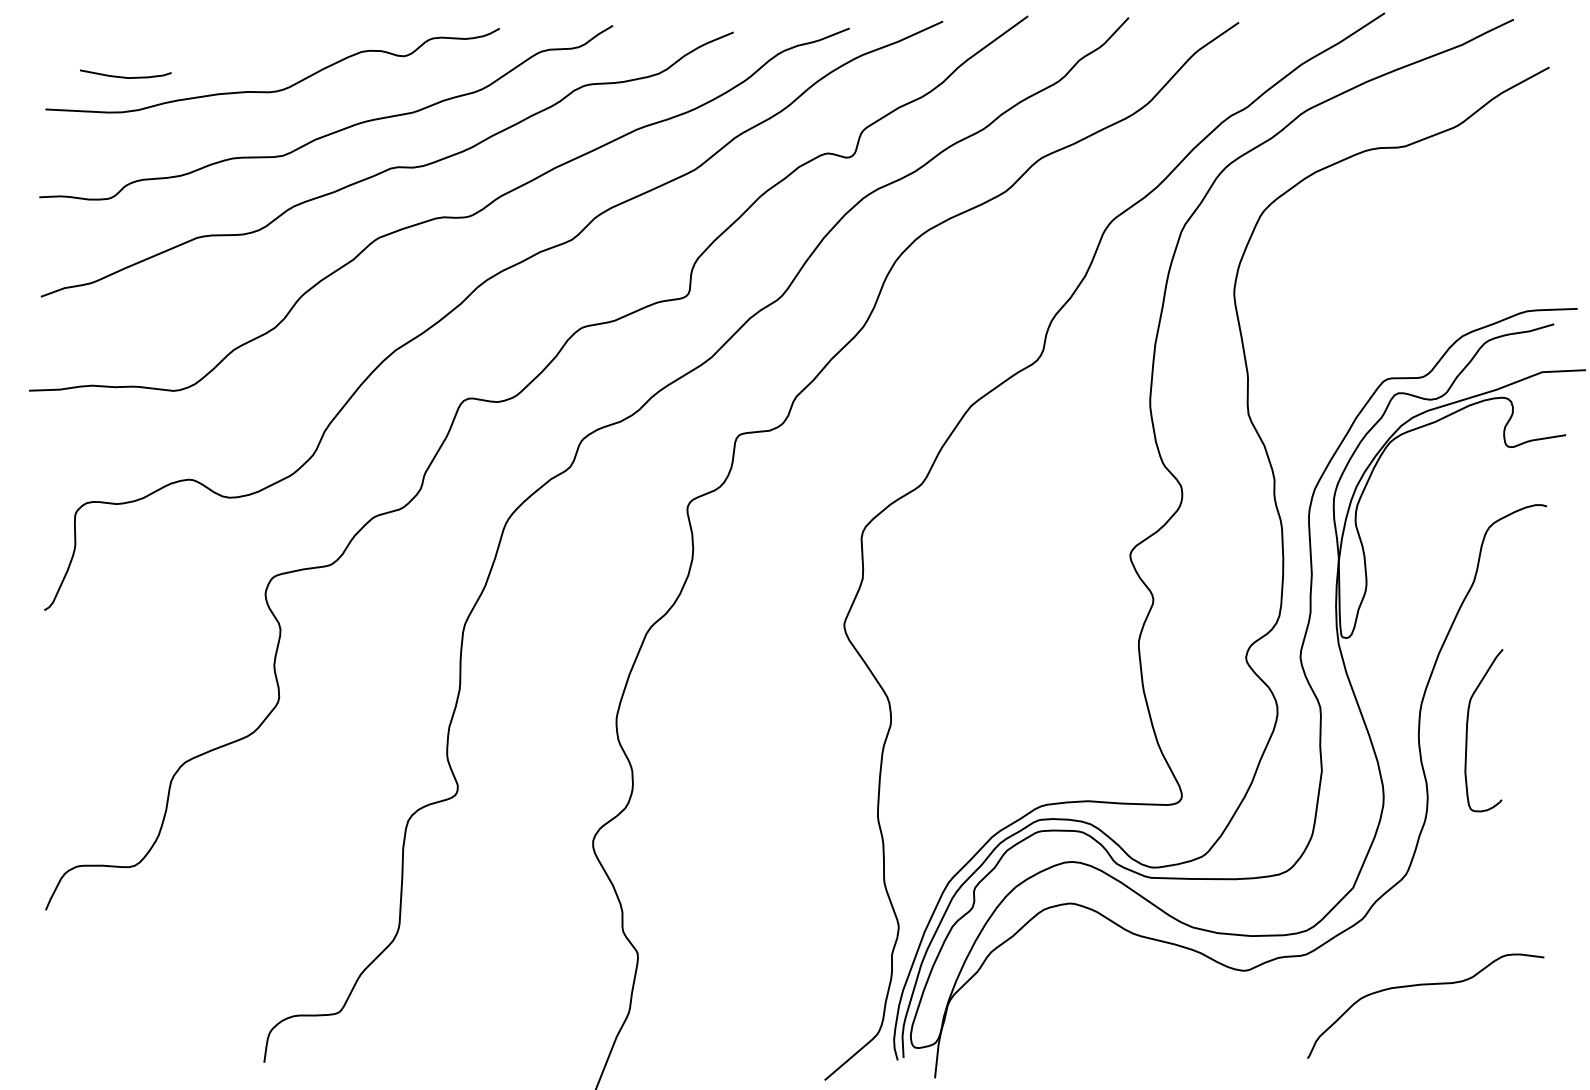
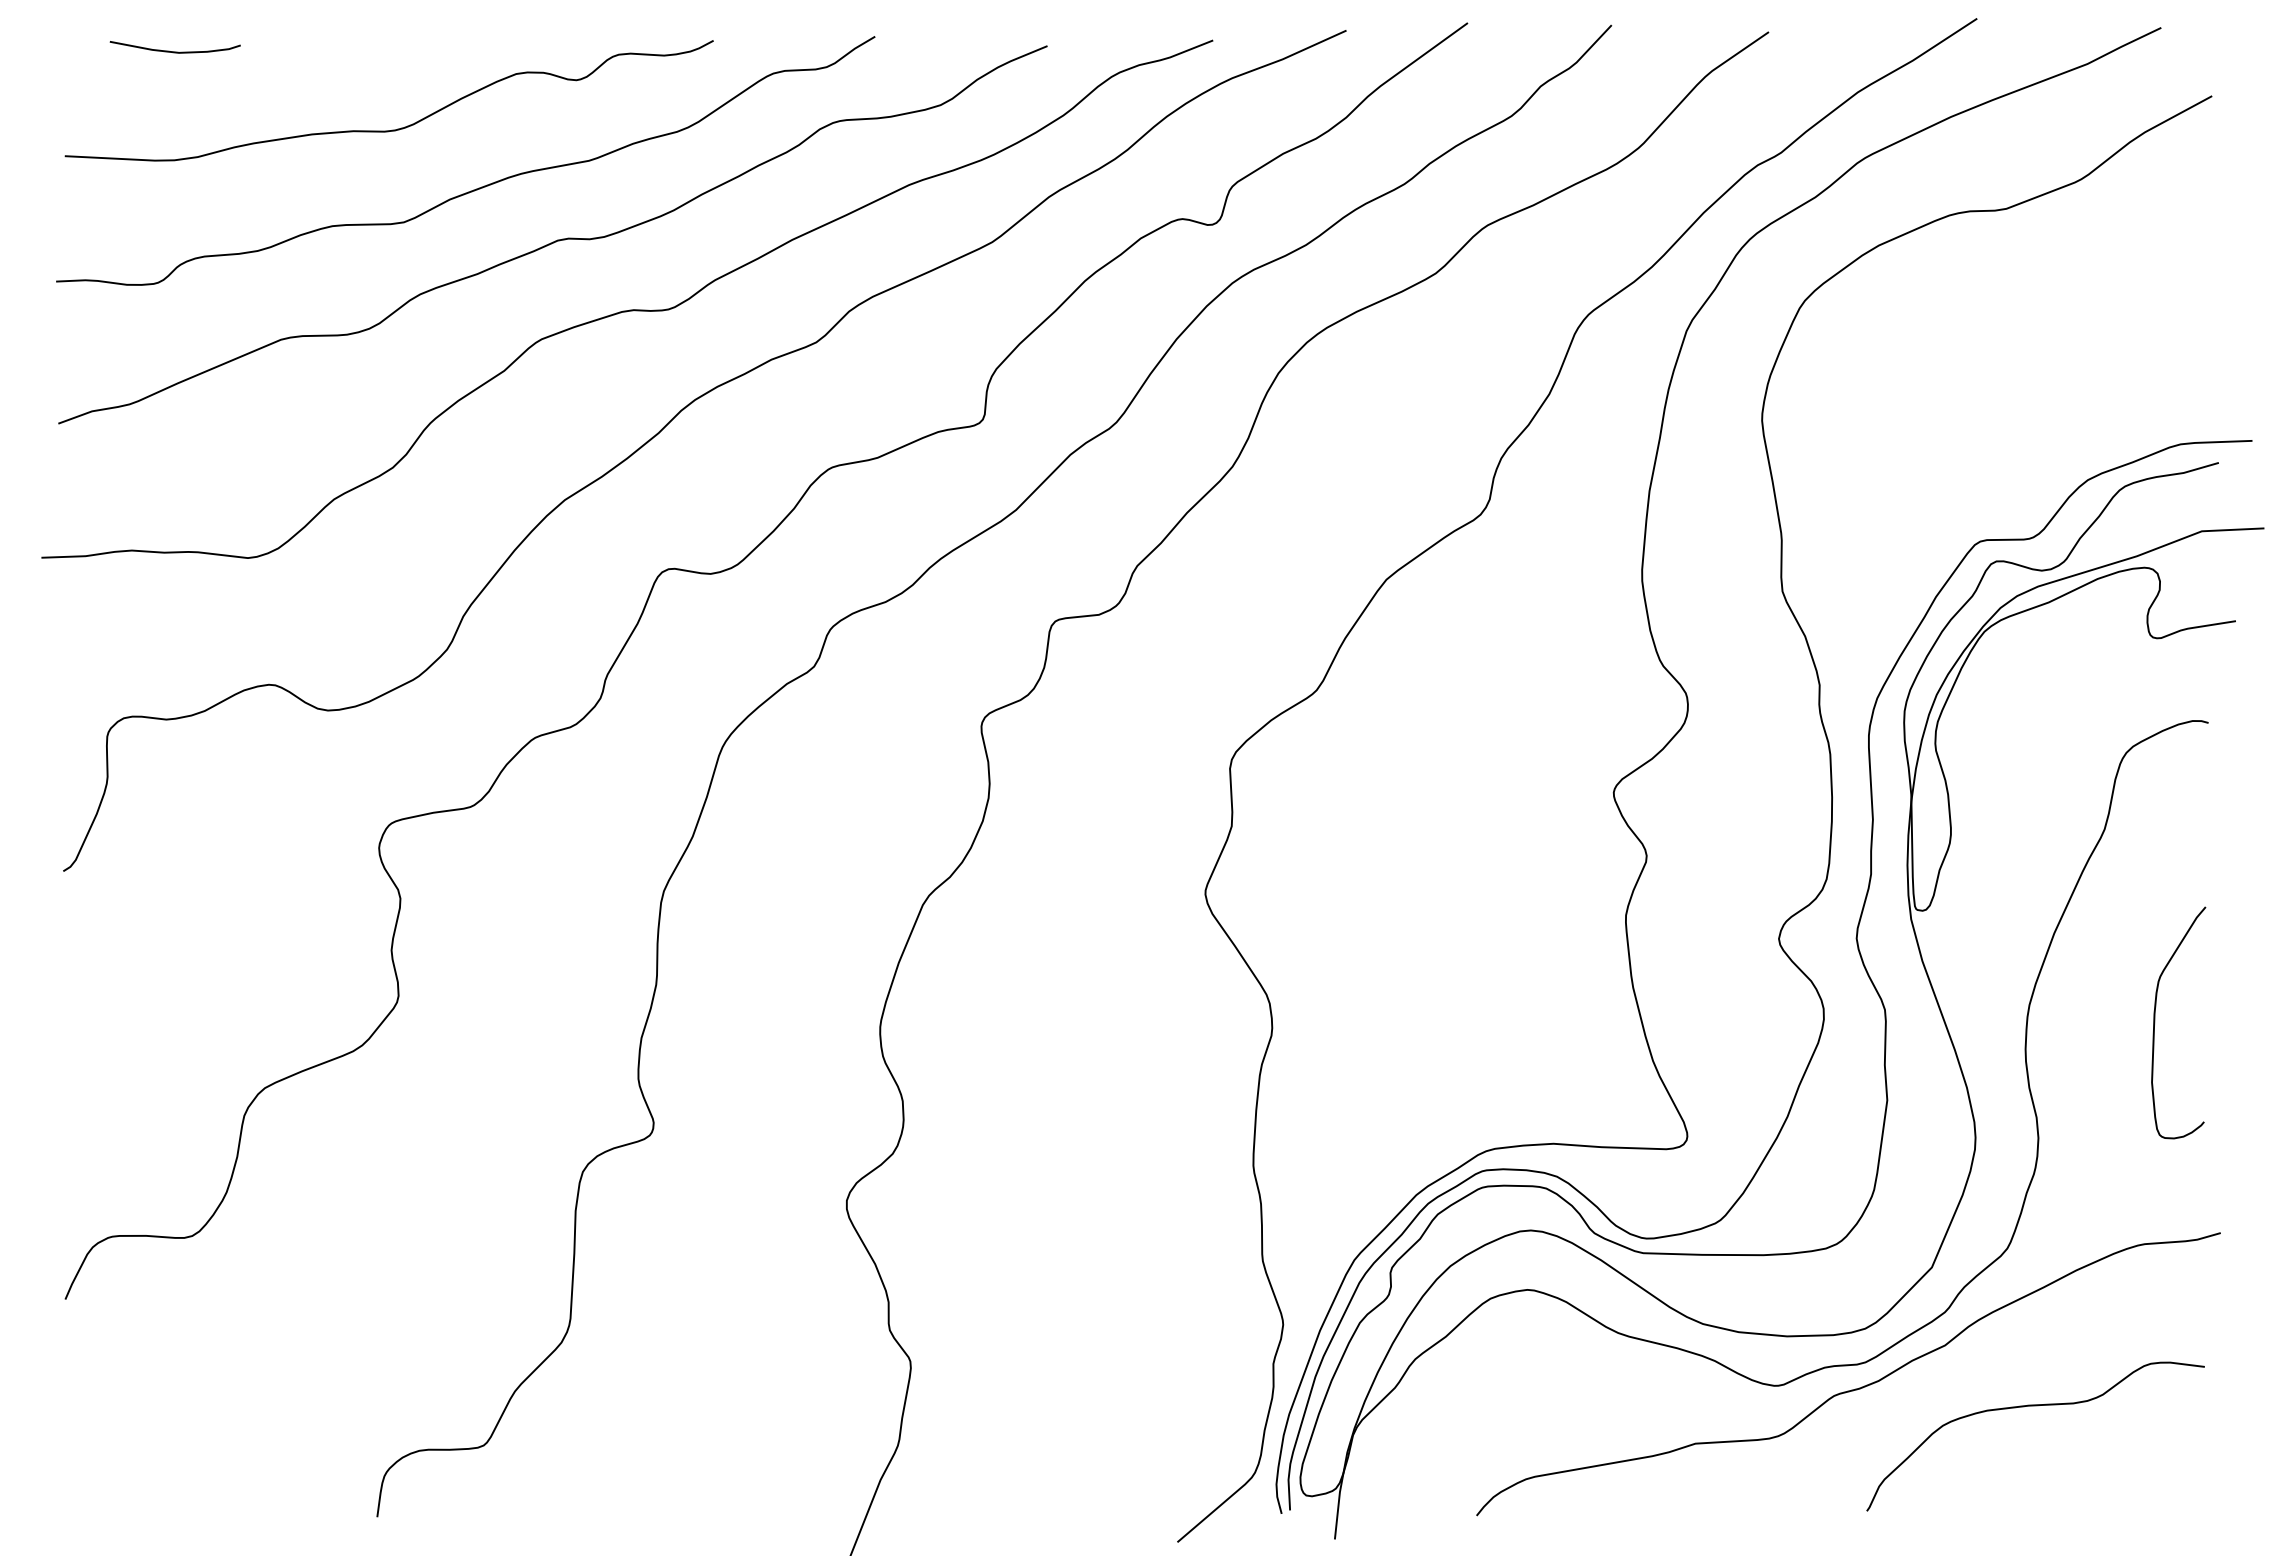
curve: (125, 76) -> (174, 50), moved
curve: (1467, 730) -> (2155, 1022), moved
curve: (1298, 972) -> (1853, 1388), added

